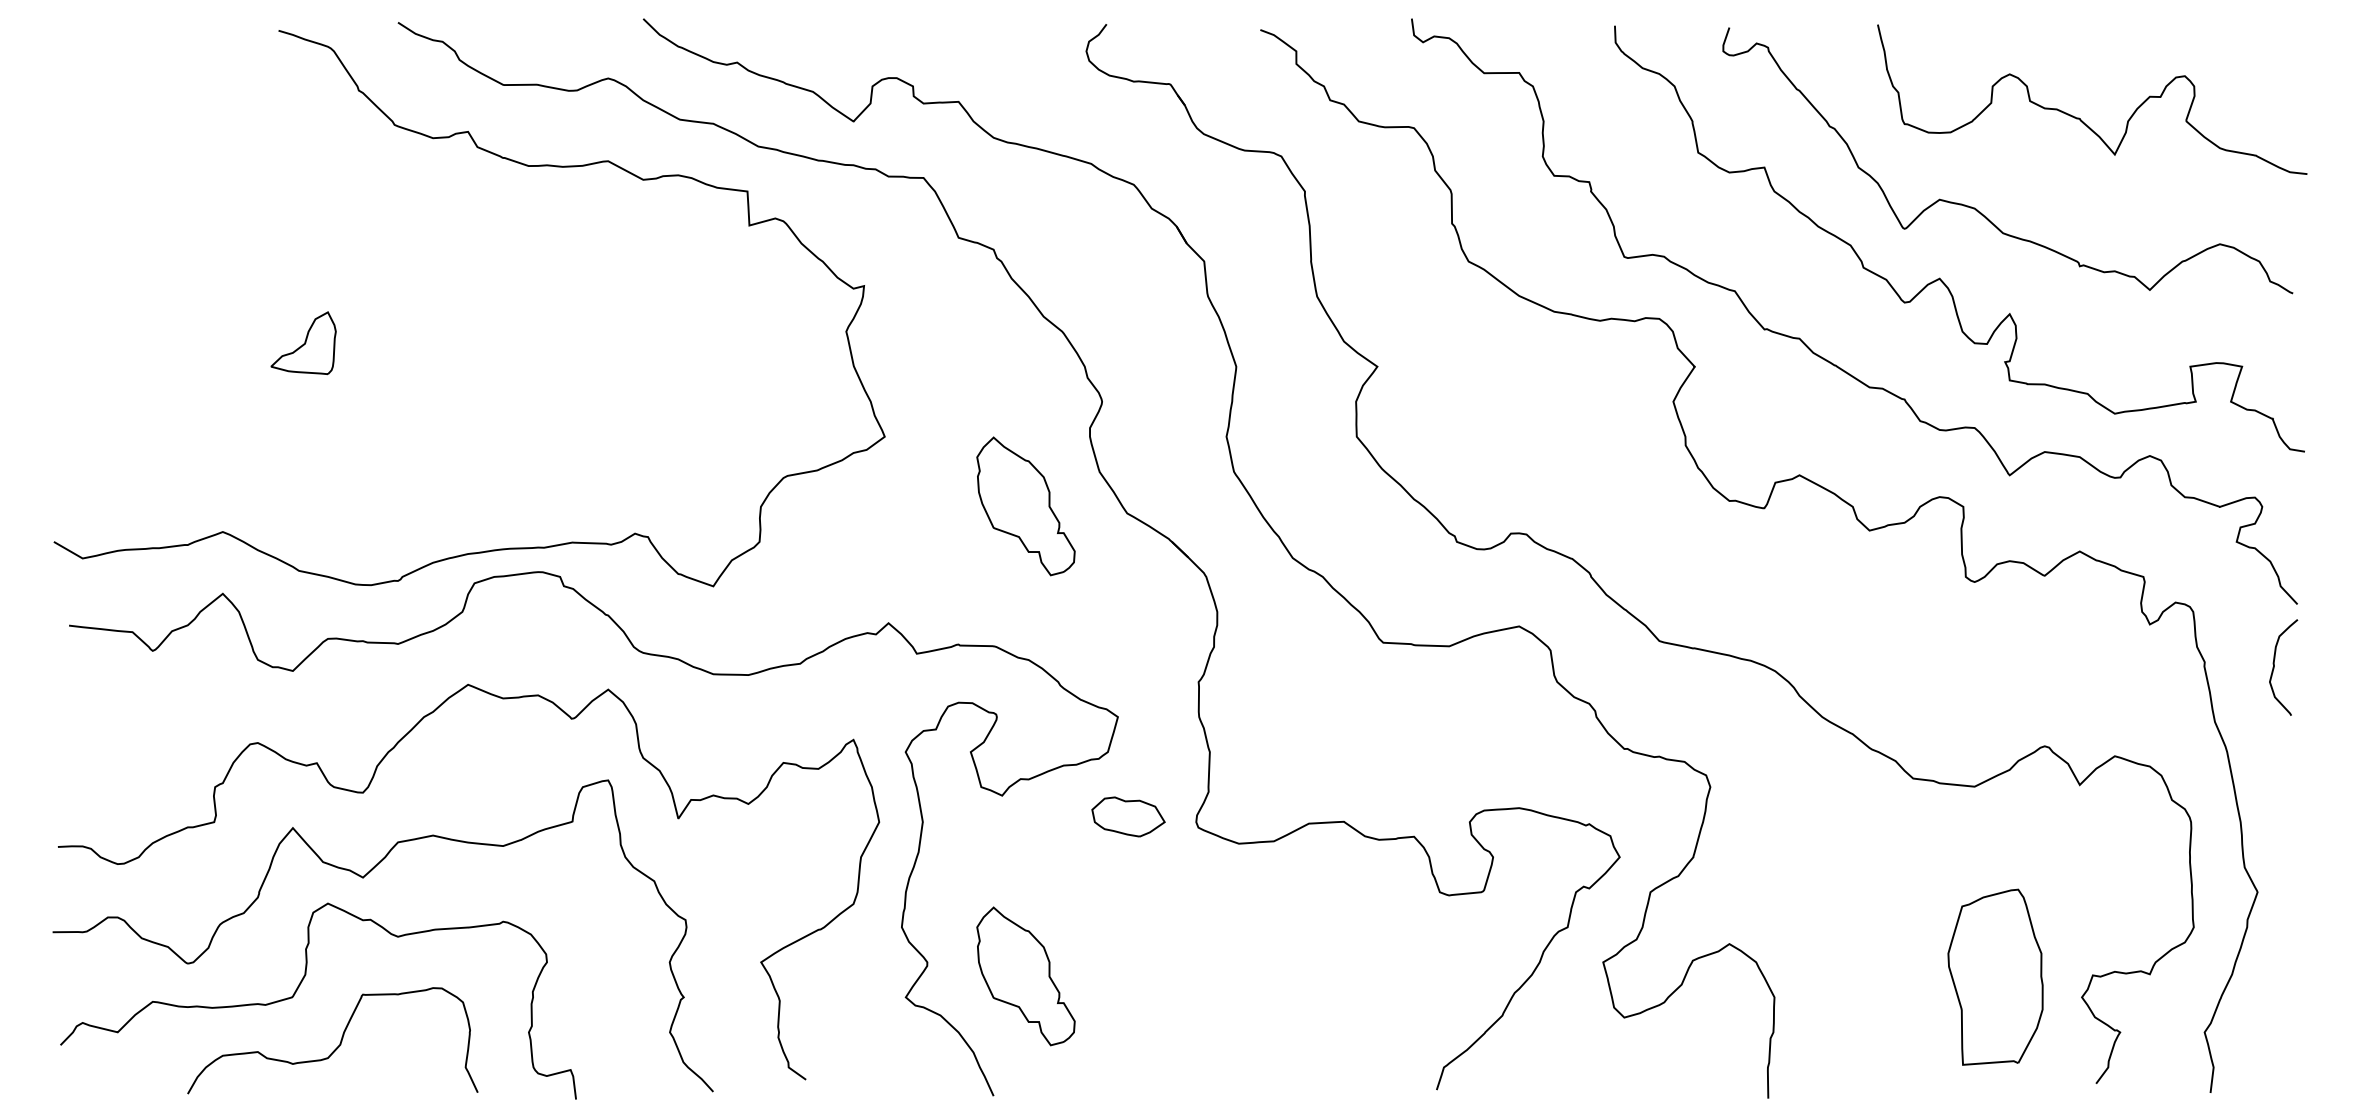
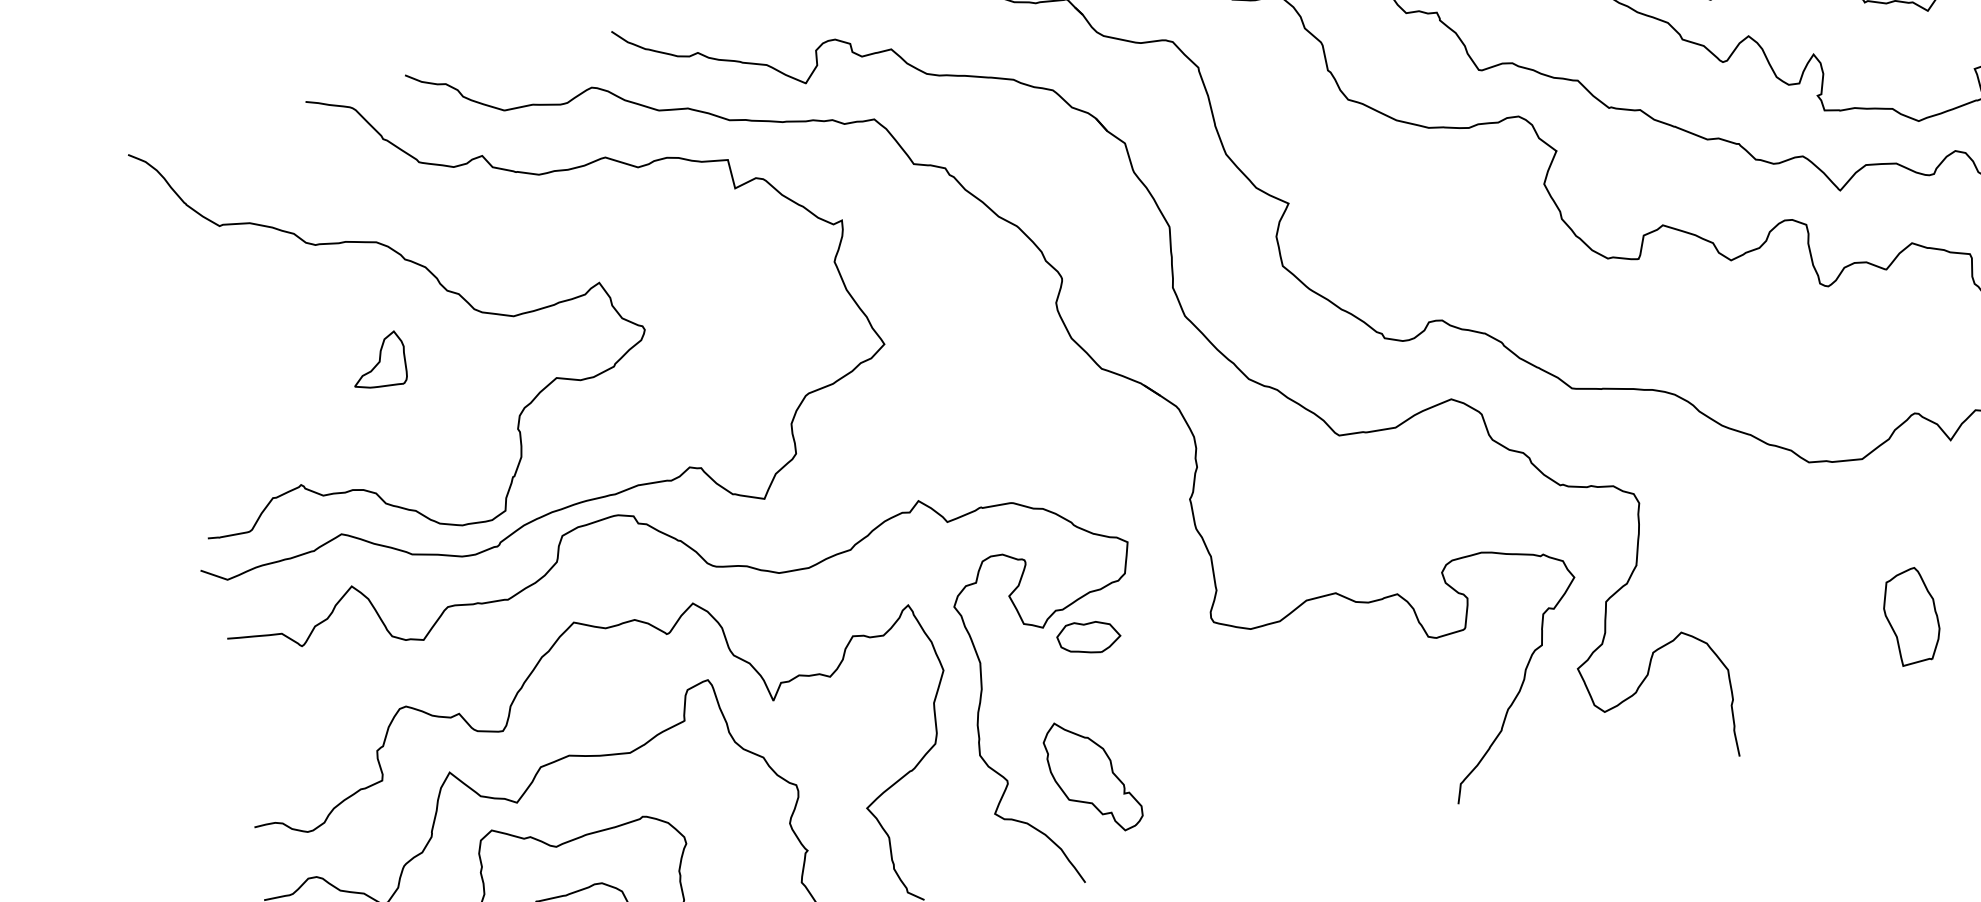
curve: (391, 270) -> (440, 285), added
part: (1025, 506) -> (1014, 379), removed
part: (1128, 816) -> (1088, 636), moved
part: (1995, 976) -> (1911, 615), size x0.62

